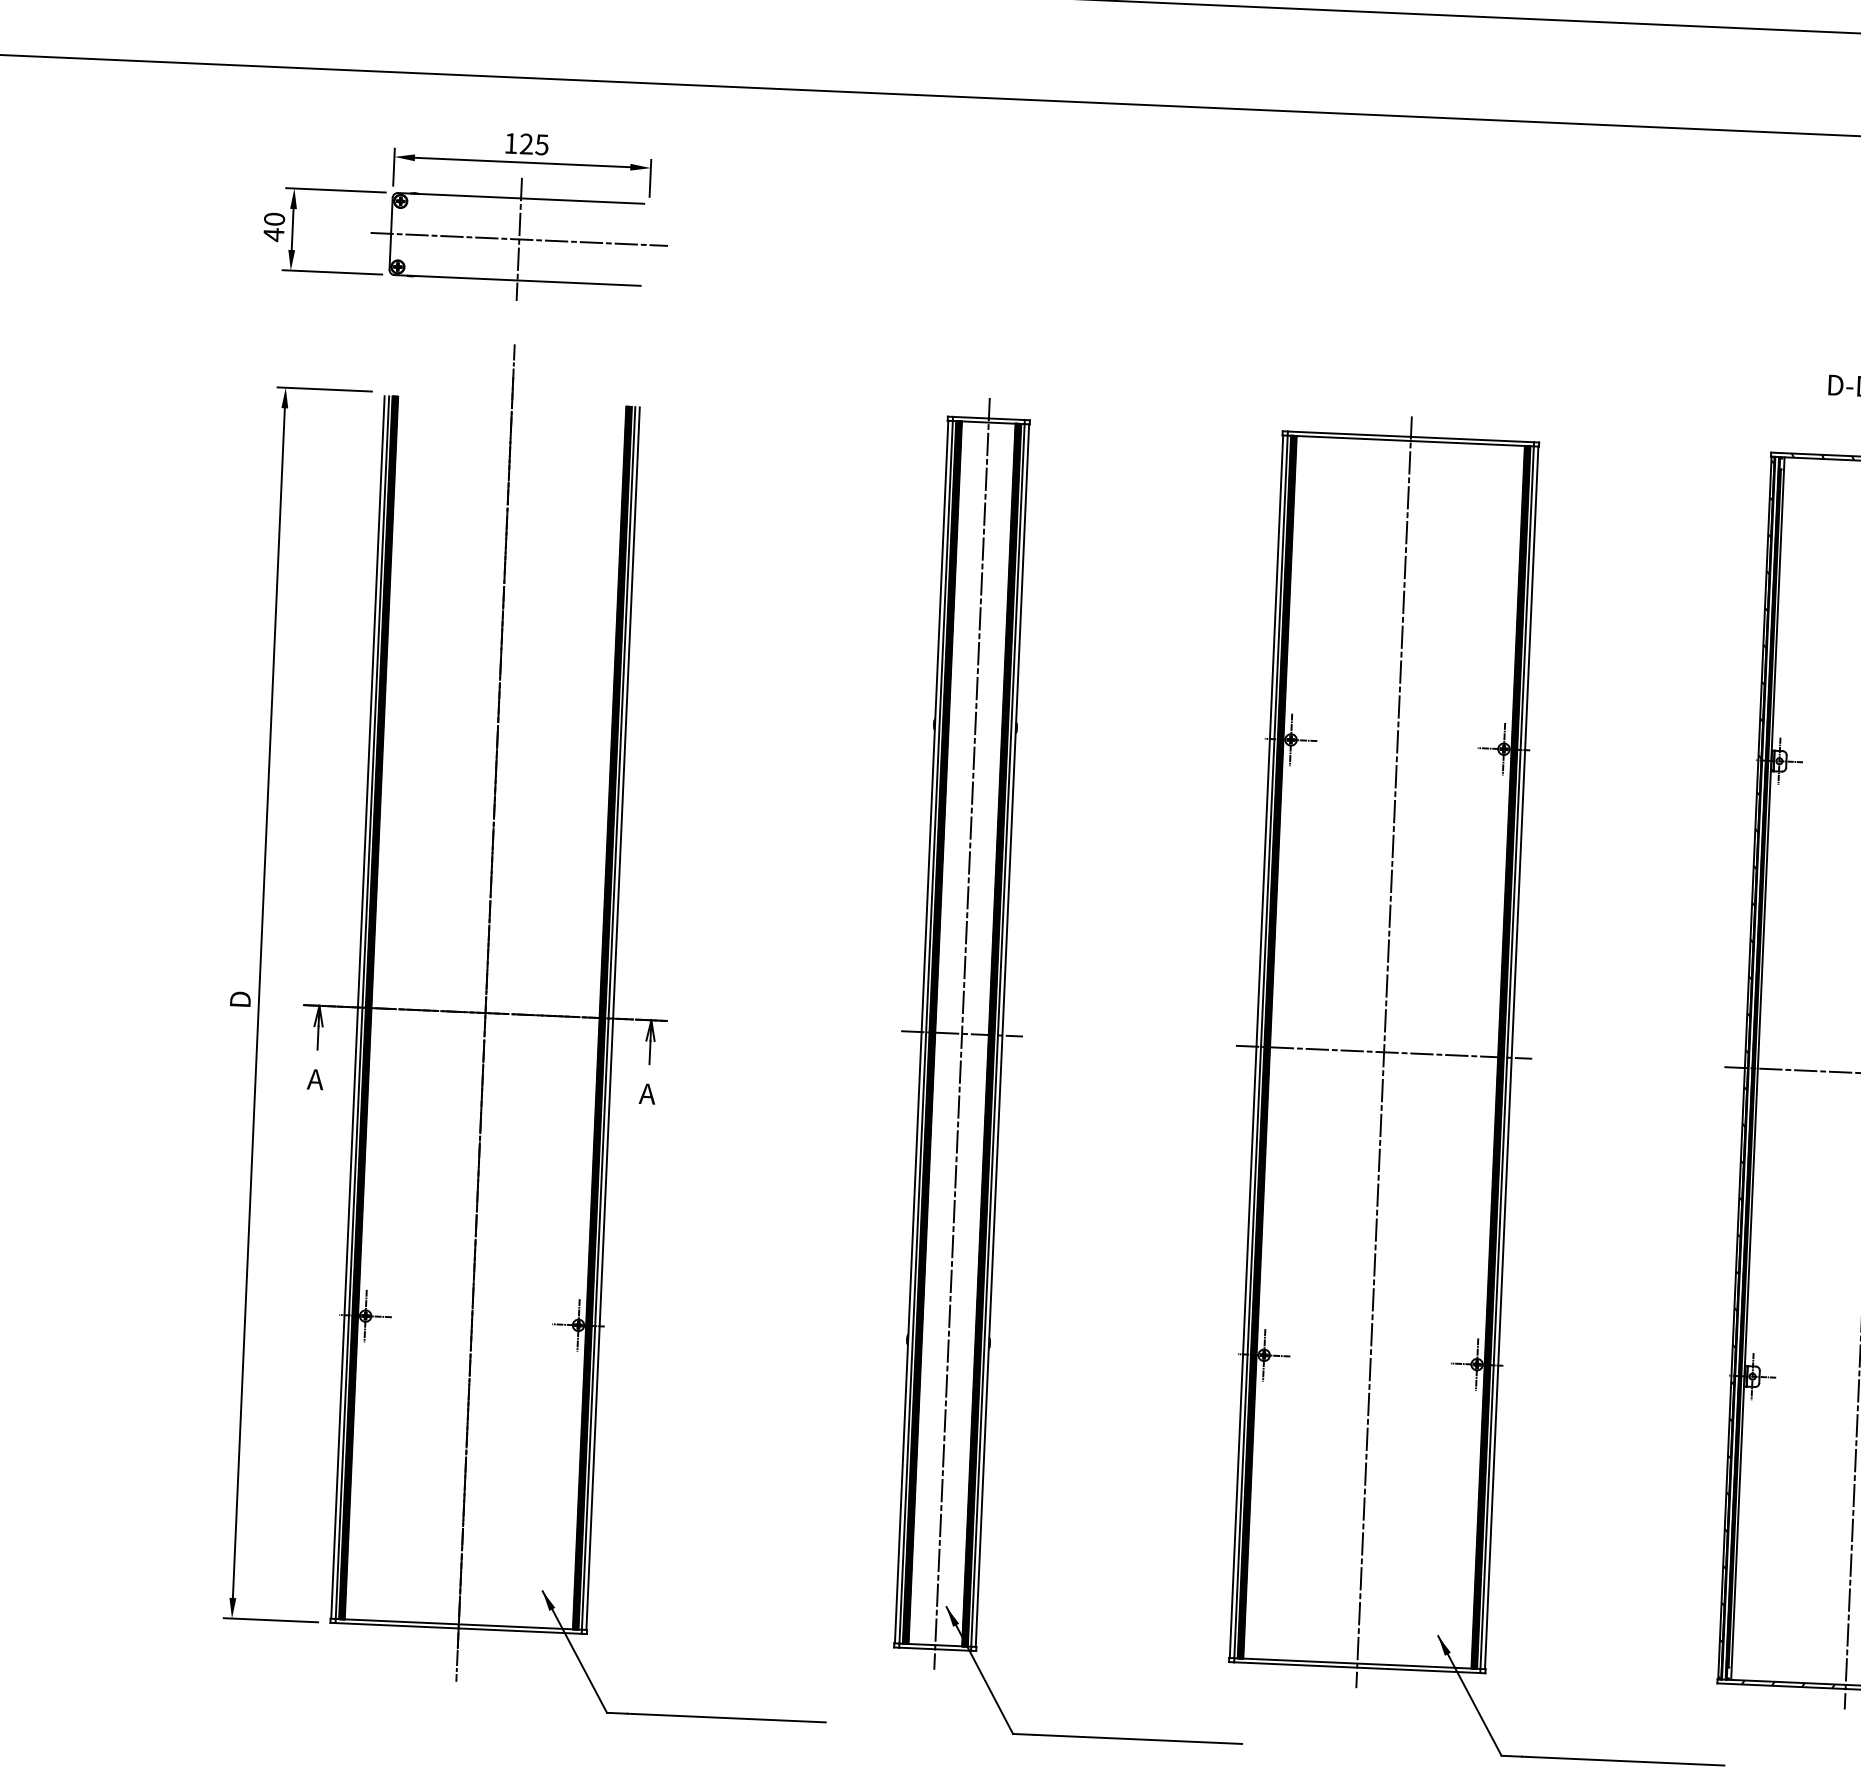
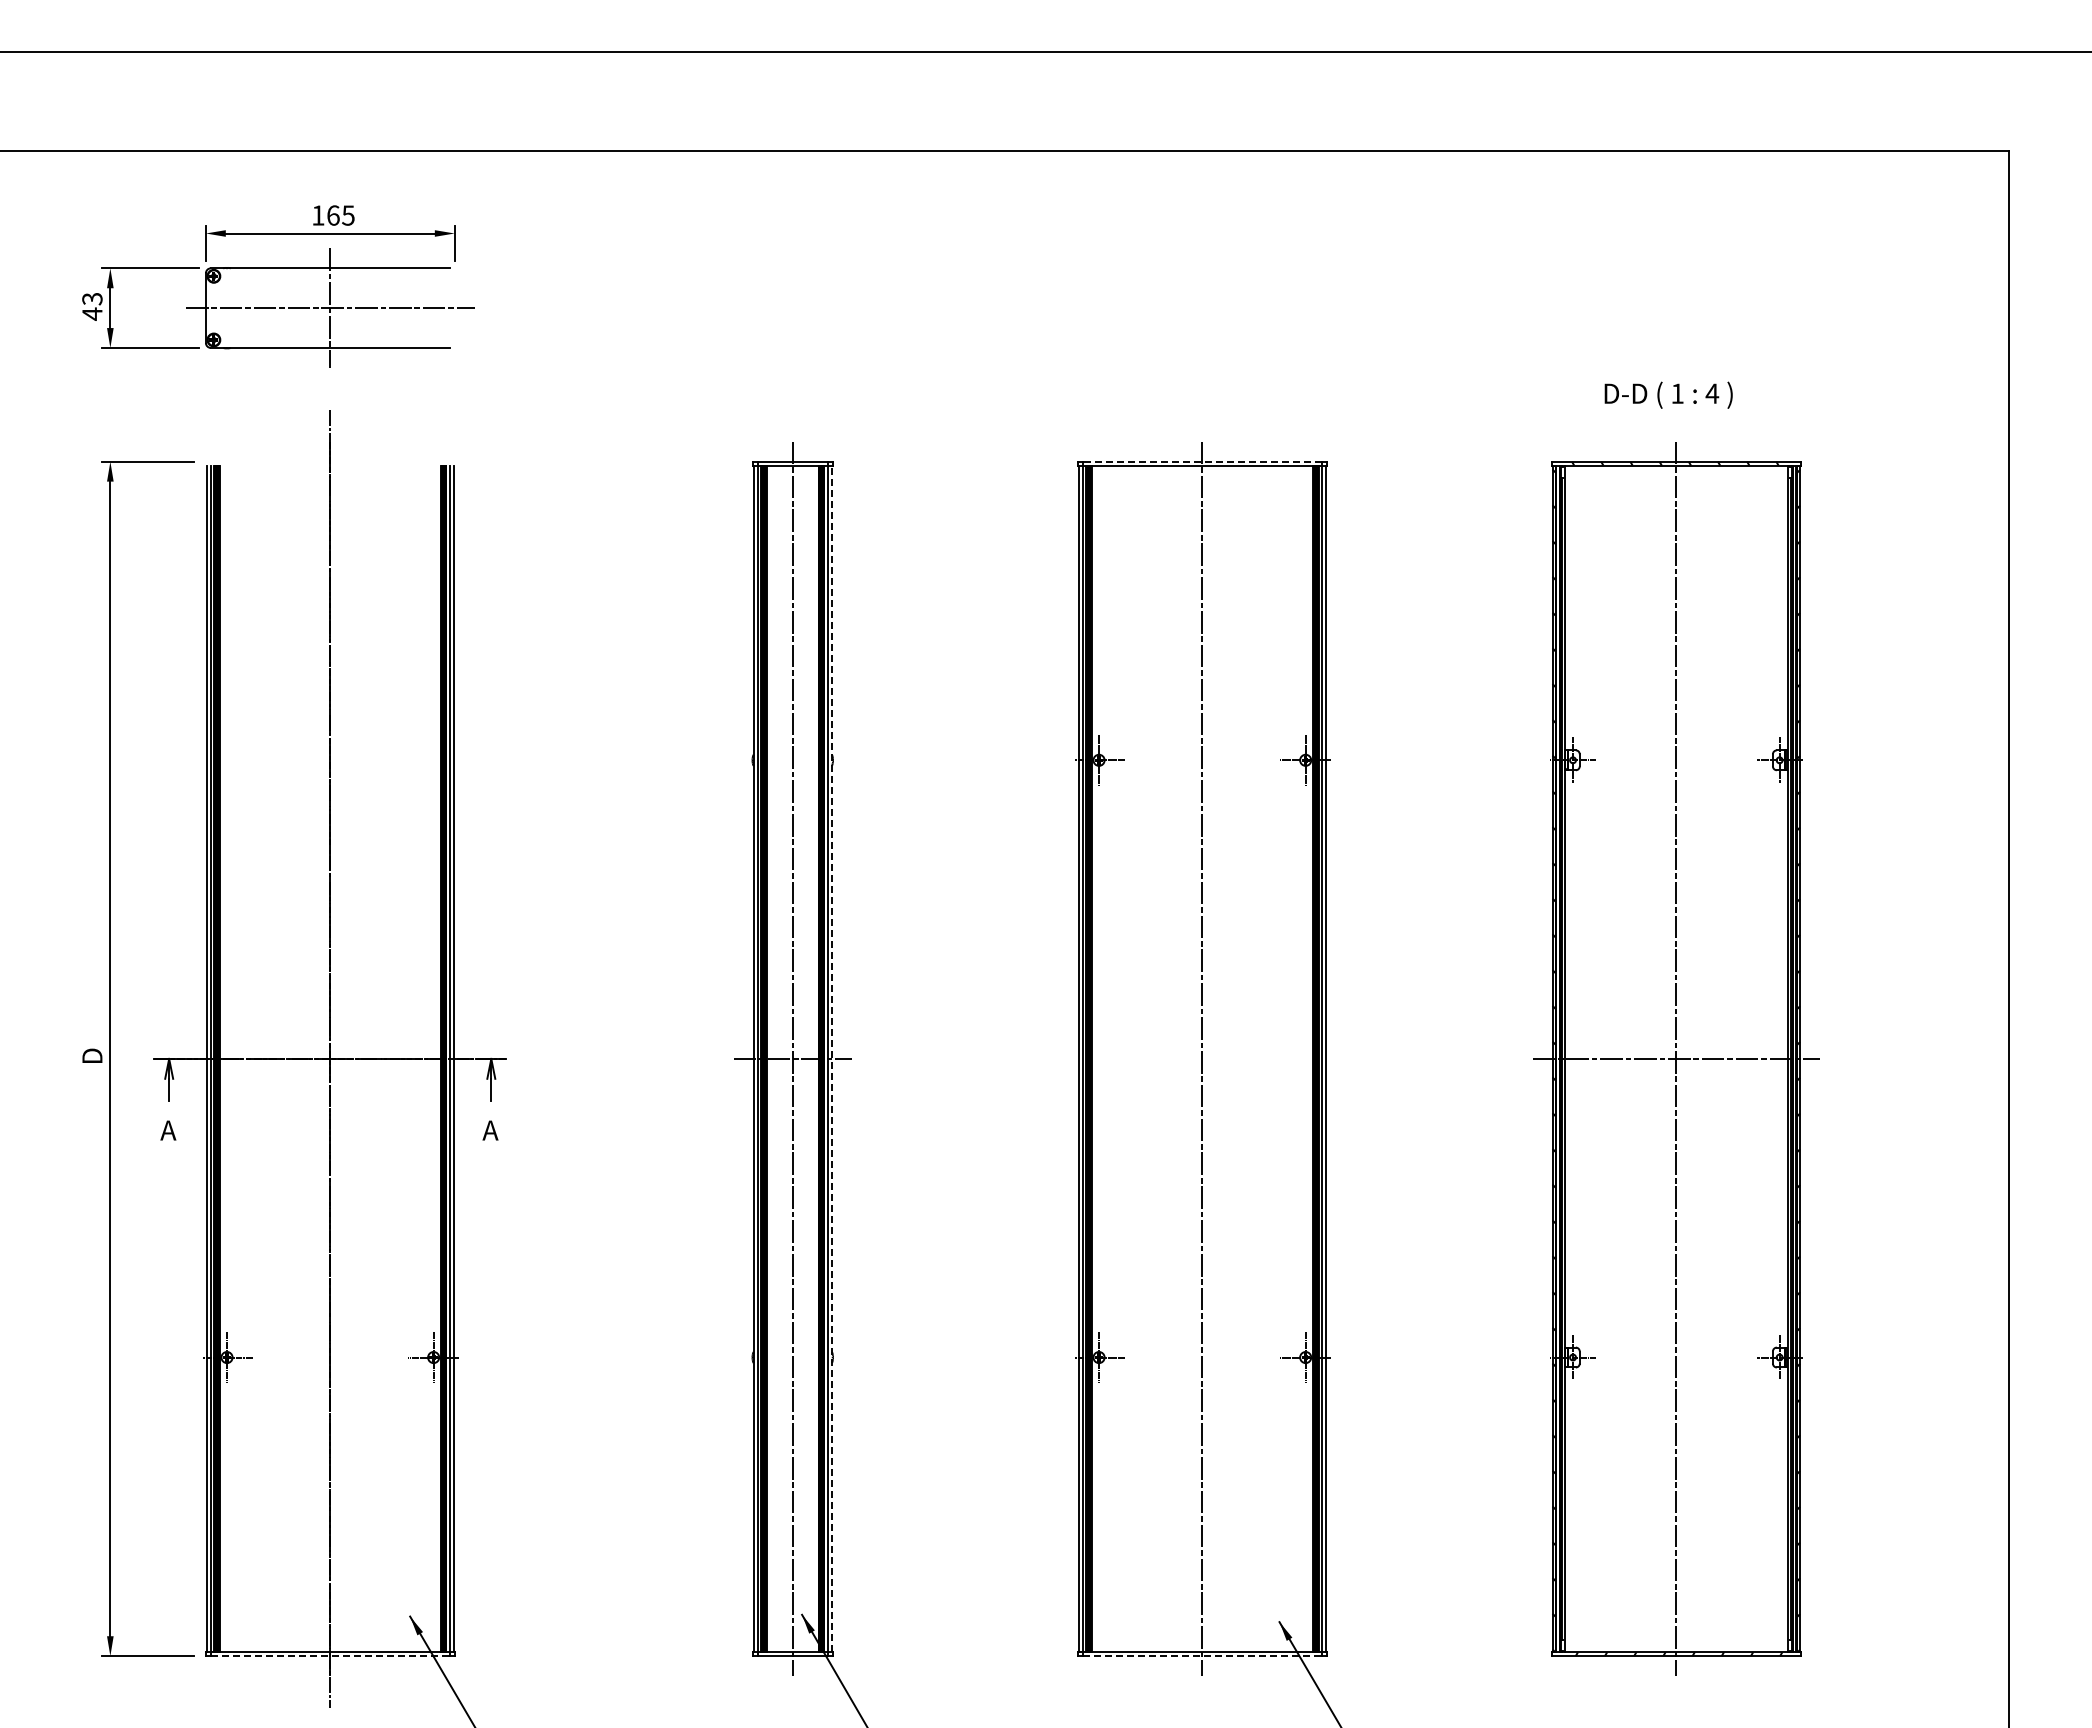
text: (526, 144) -> (333, 215), 125 -> 165
text: (274, 218) -> (92, 298), 40 -> 43
line: (1410, 436) -> (1201, 461), solid -> dashed
line: (1002, 1035) -> (832, 1058), solid -> dashed
line: (1384, 1051) -> (1202, 1058), removed
line: (458, 1628) -> (330, 1656), solid -> dashed
line: (1357, 1668) -> (1202, 1656), solid -> dashed

